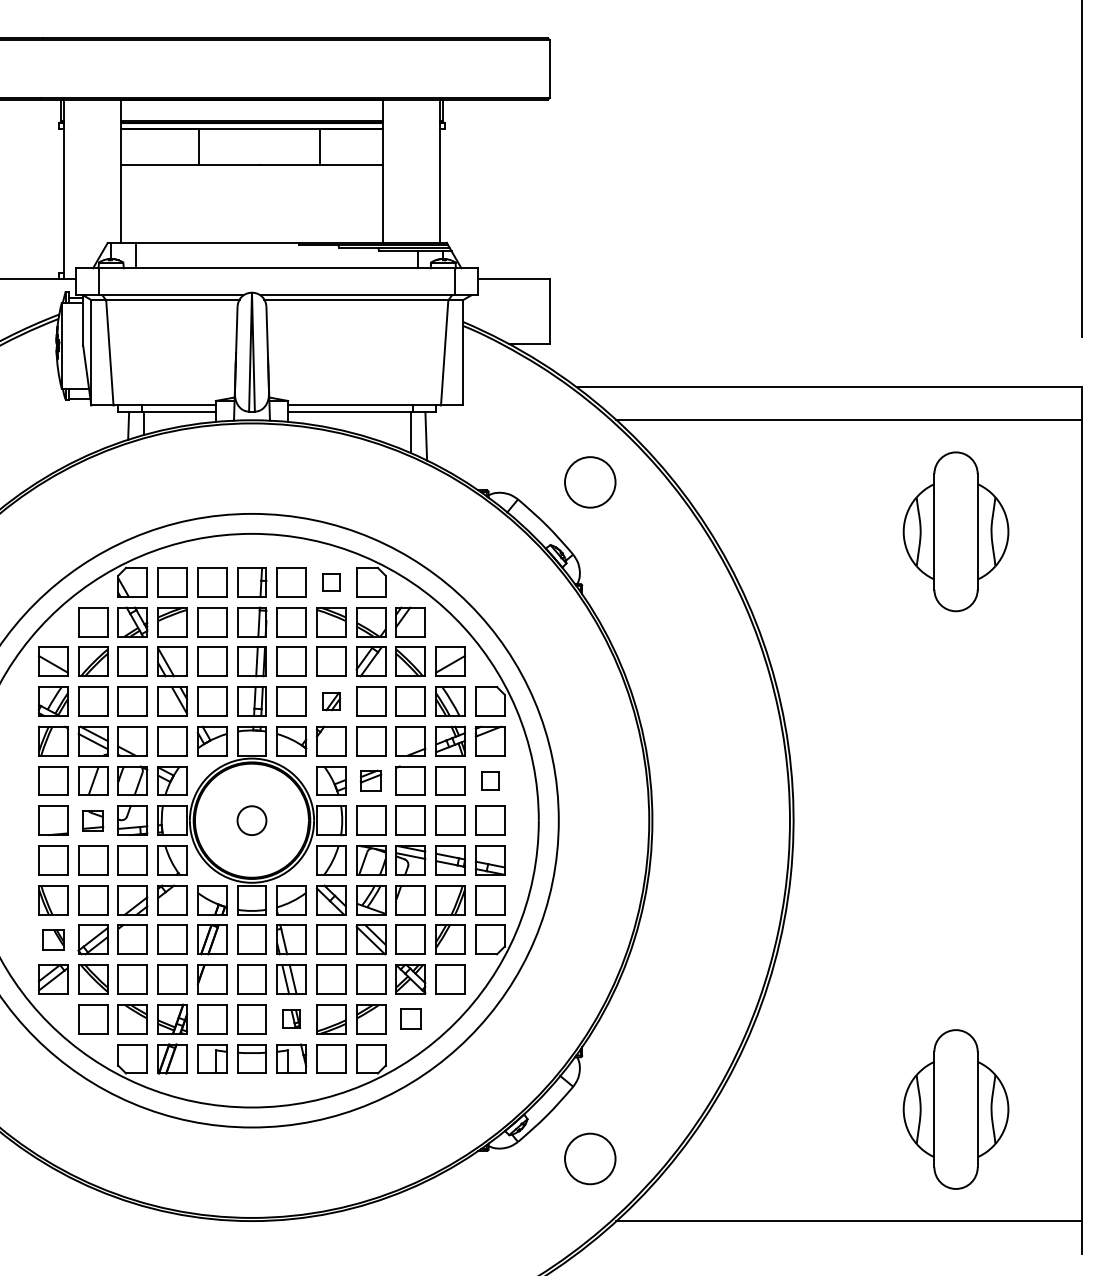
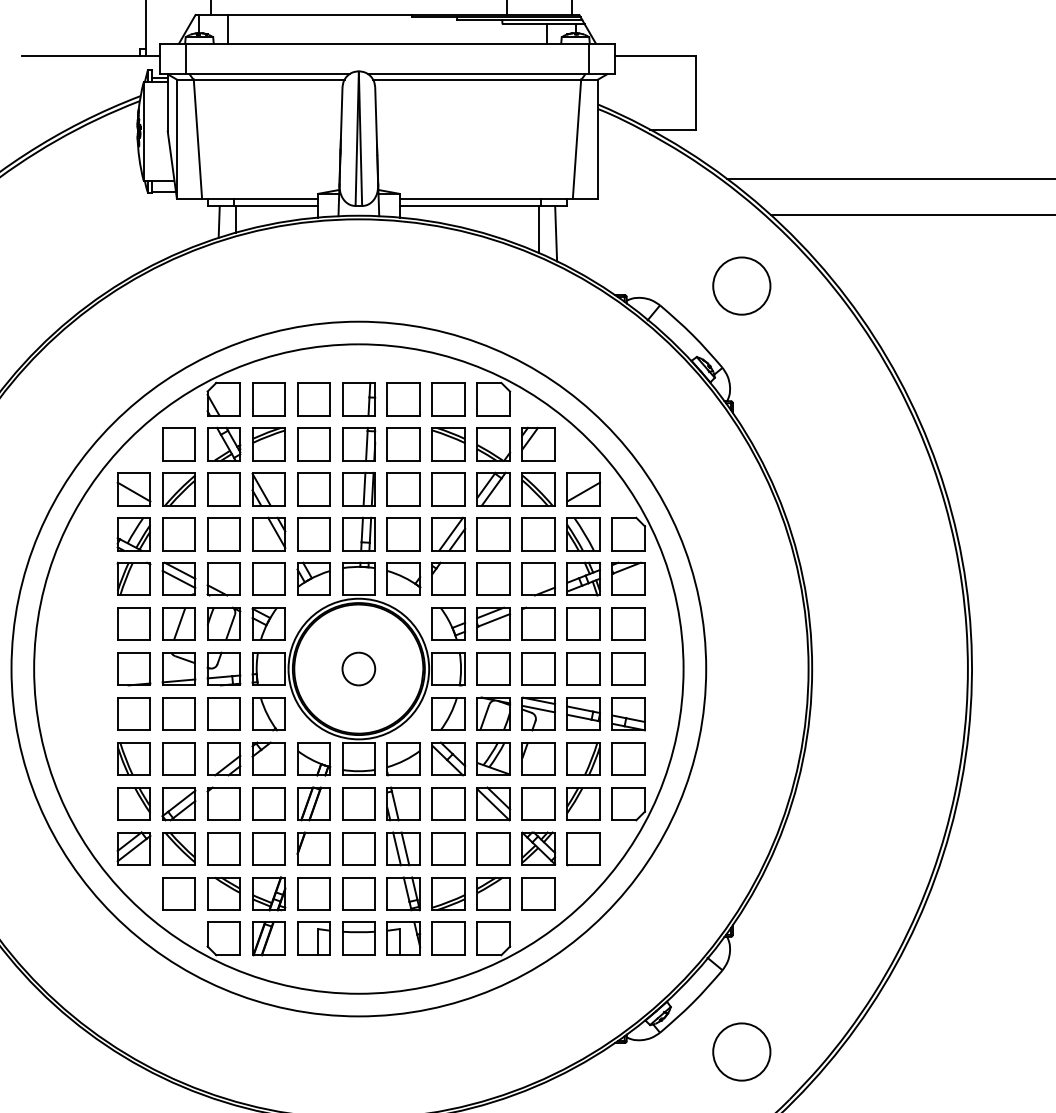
part: (331, 582) -> (448, 399), size x1.67
part: (331, 701) -> (448, 534), size x1.67
part: (370, 780) -> (493, 623), size x1.43
part: (490, 780) -> (628, 623), size x1.67
part: (92, 820) -> (178, 668), size x1.43
part: (53, 939) -> (134, 803), size x1.43
part: (291, 1018) -> (403, 893), size x1.67
part: (410, 1019) -> (538, 894), size x1.43

